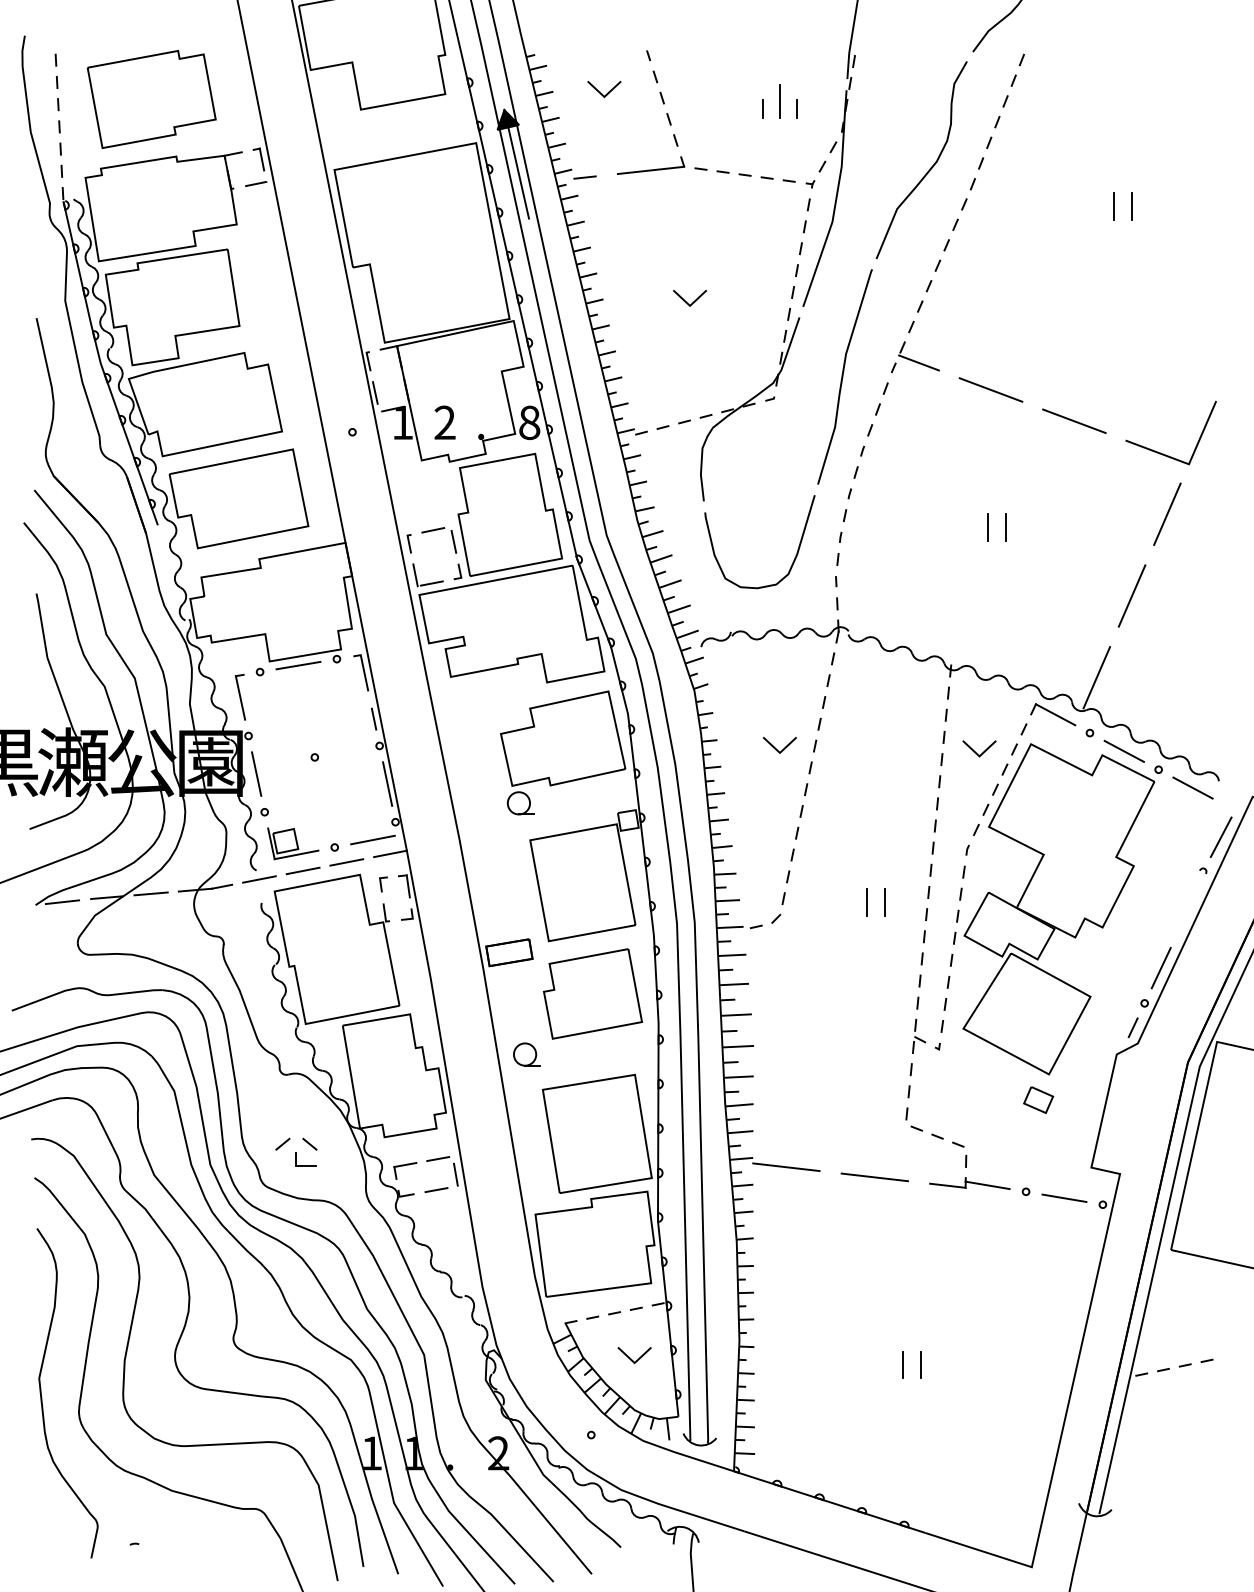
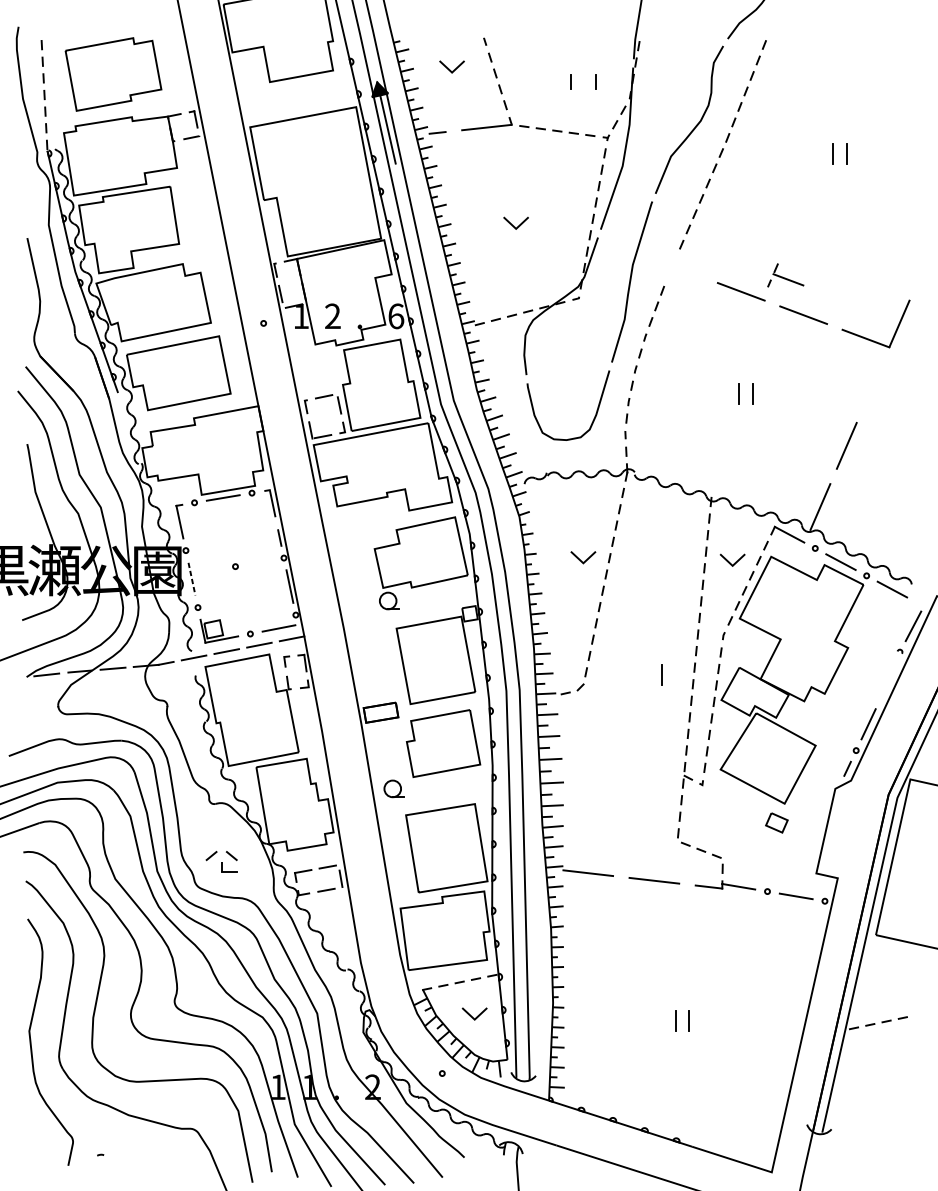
line: (780, 101) -> (583, 76), removed
part: (915, 357) -> (785, 275), moved
text: (529, 422) -> (396, 316), 8 -> 6
line: (1167, 513) -> (873, 384), removed
line: (256, 774) -> (191, 579), solid -> dashed
line: (866, 902) -> (648, 675), removed

